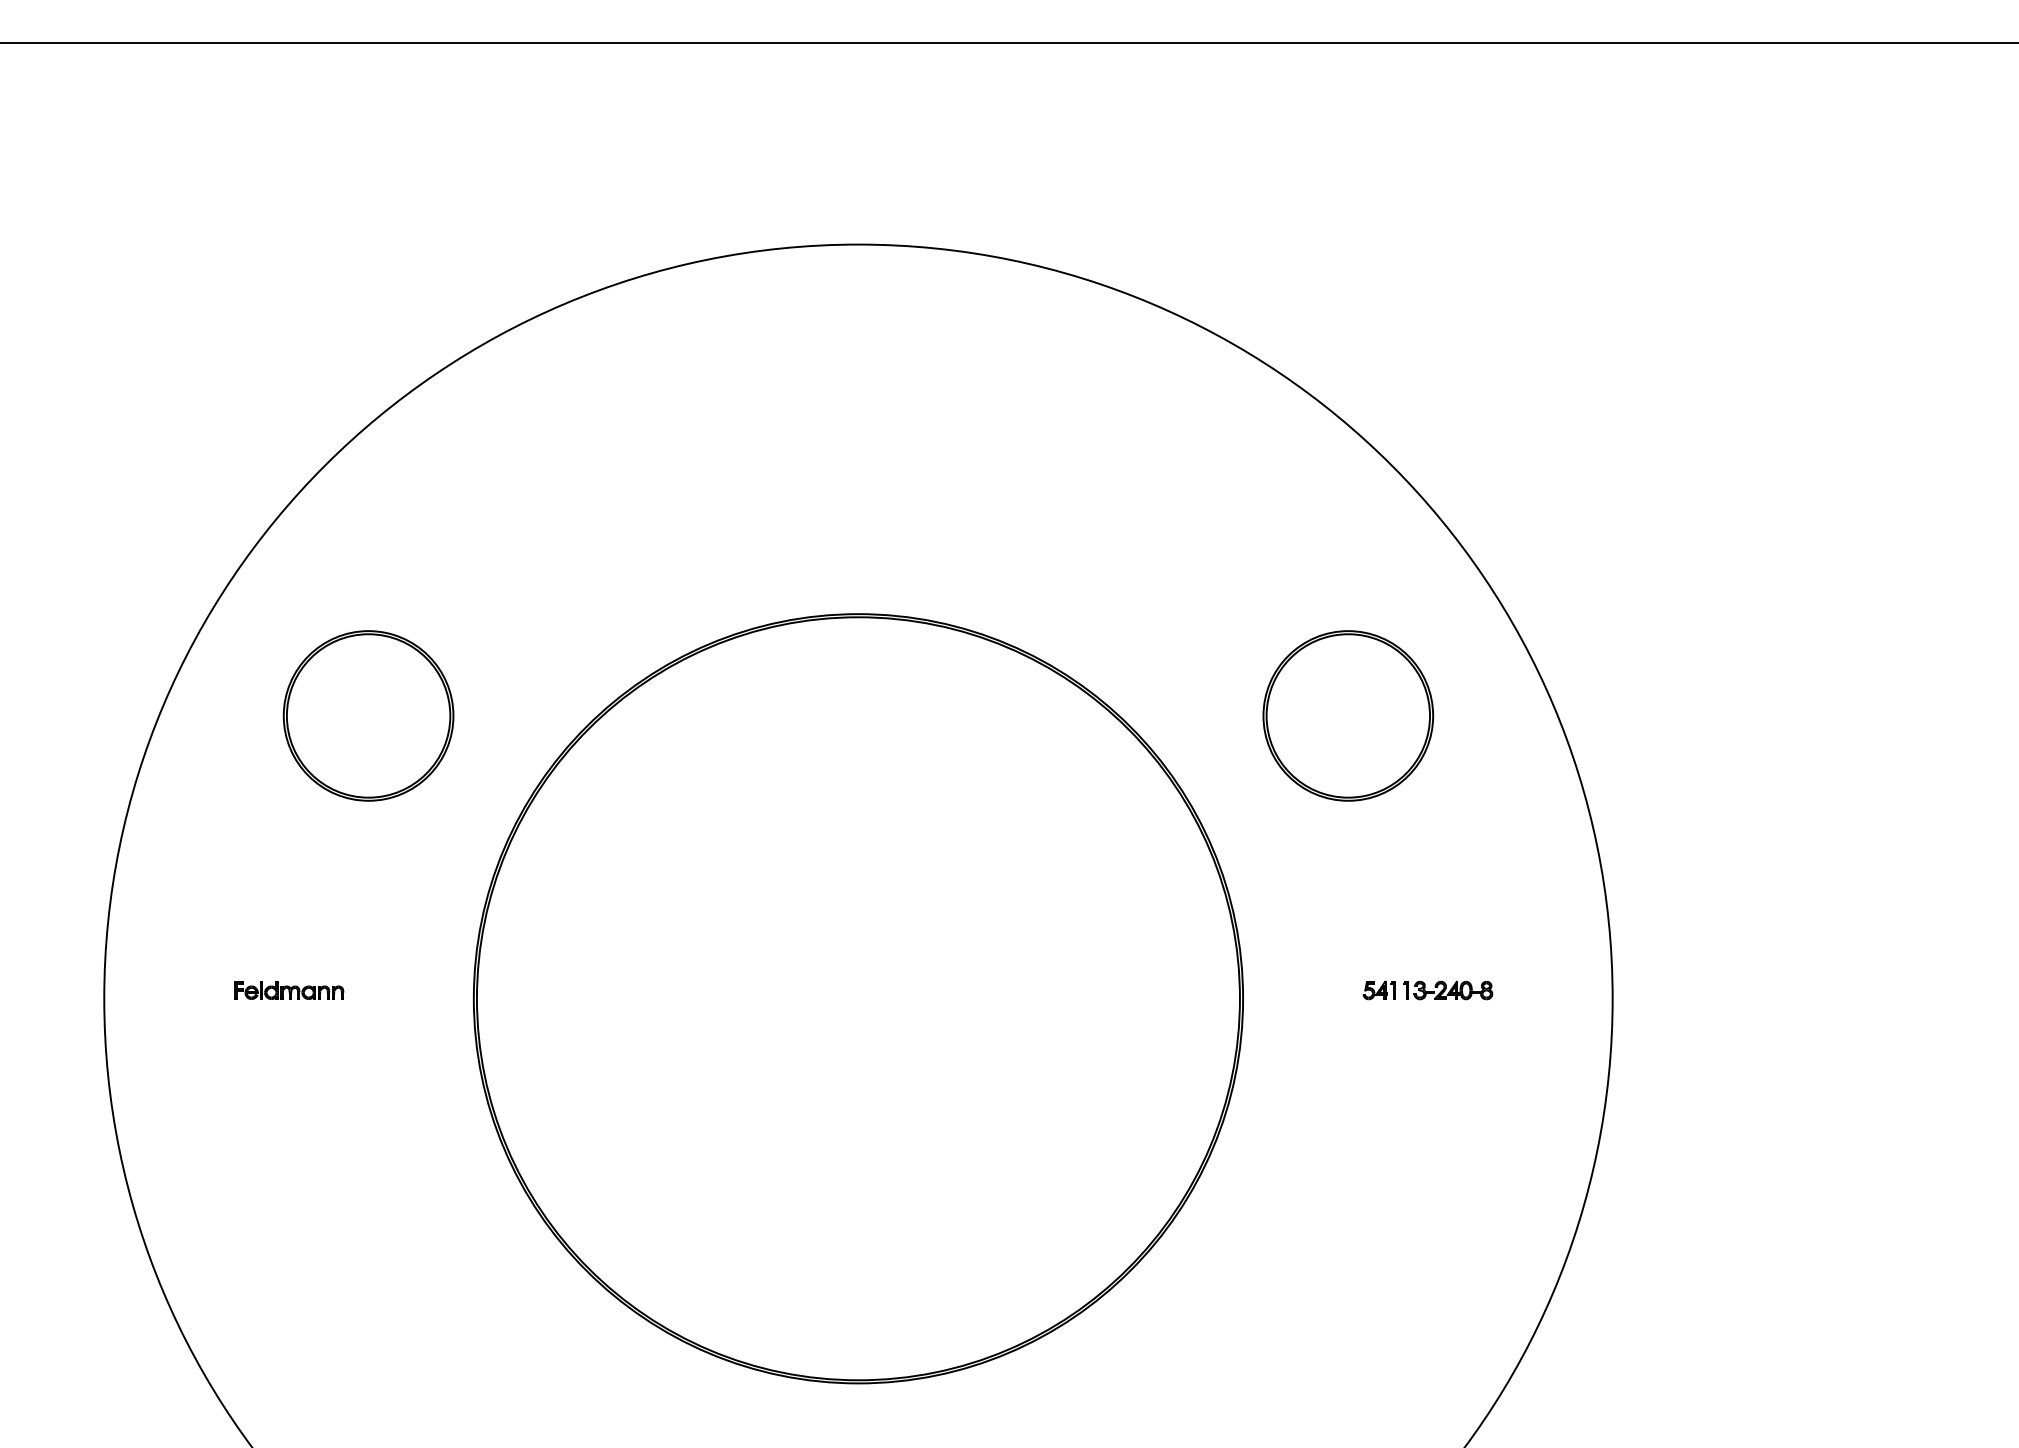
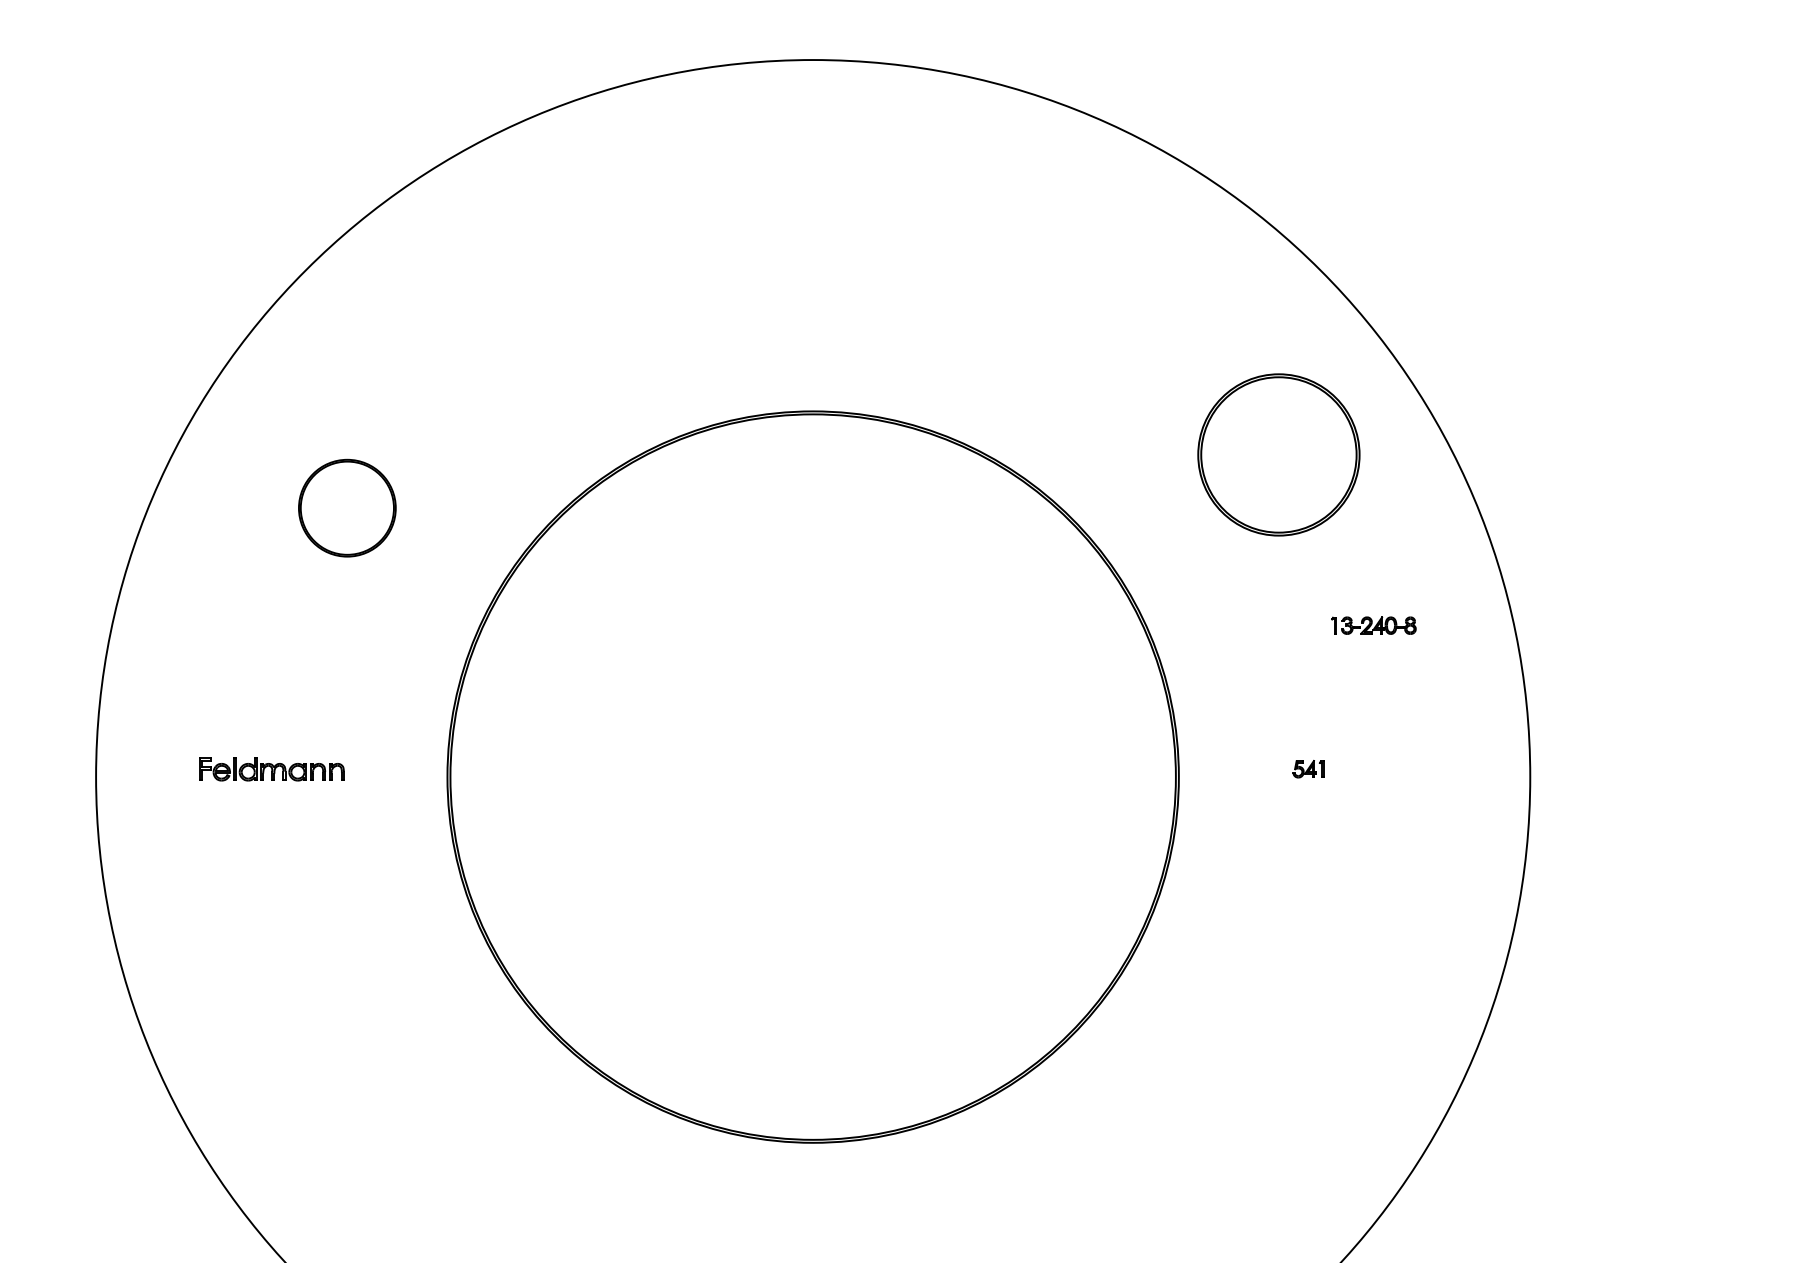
part: (368, 715) -> (347, 507), size x0.6
part: (1348, 715) -> (1279, 454), moved
part: (289, 990) -> (272, 769), size x1.4
part: (1448, 990) -> (1374, 625), moved

